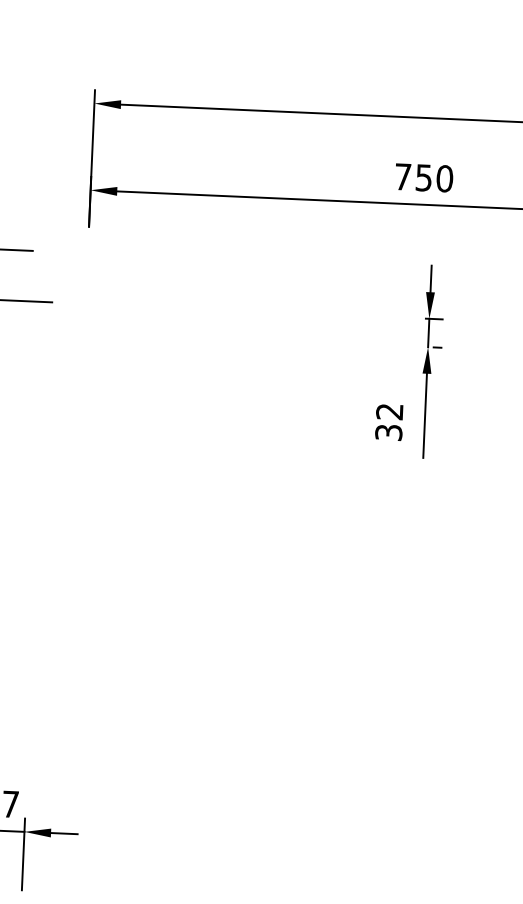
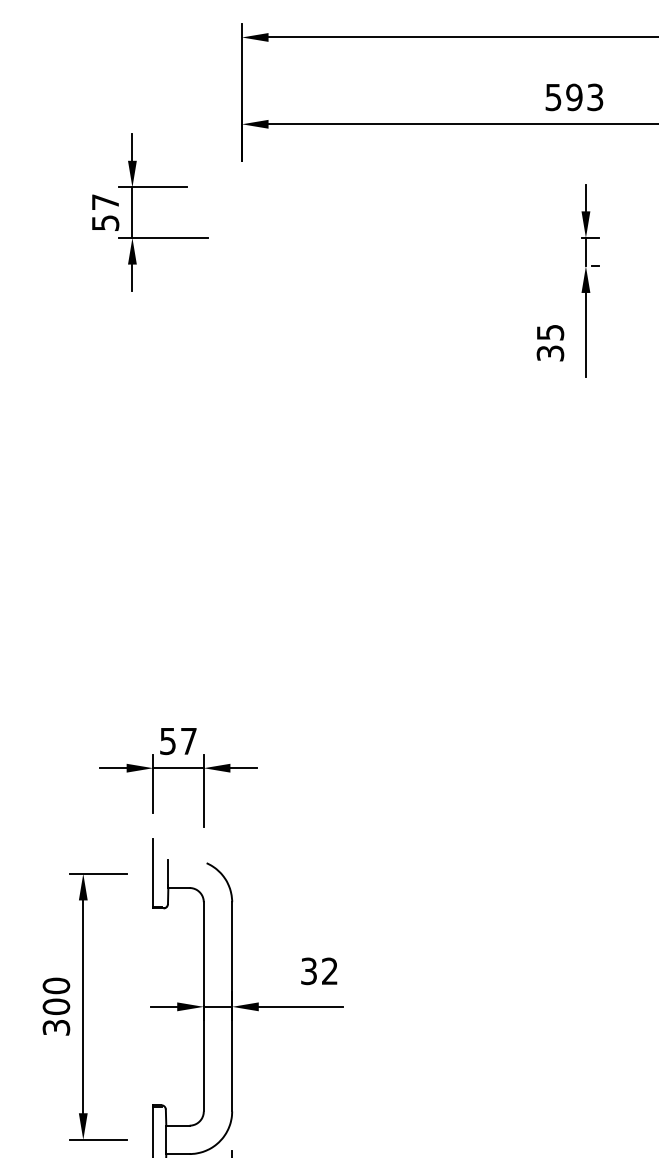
text: (424, 177) -> (574, 97), 750 -> 593
text: (389, 411) -> (550, 332), 32 -> 35

